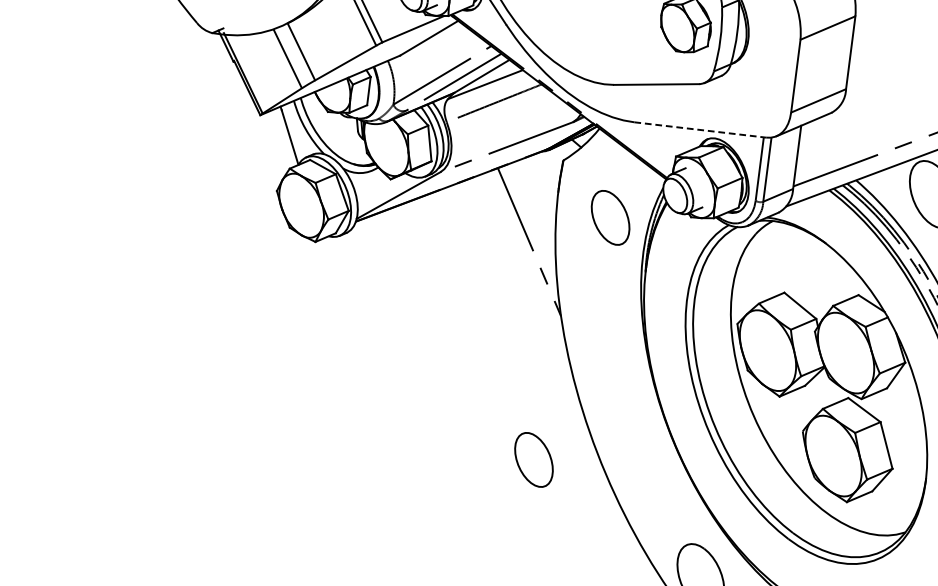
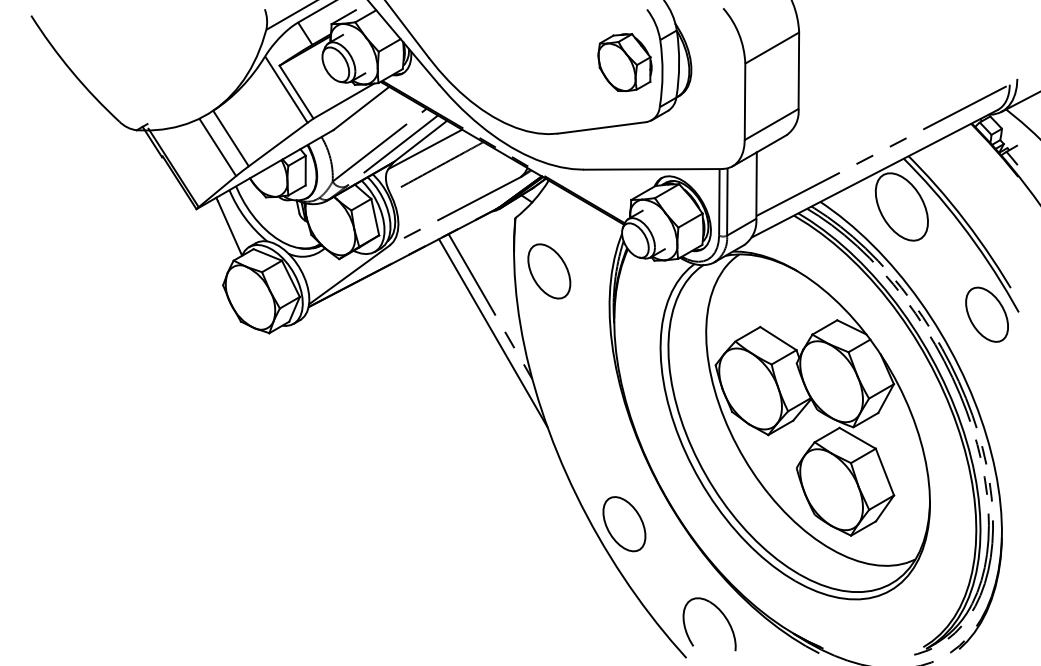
line: (700, 130) -> (653, 169), dashed -> solid
part: (610, 217) -> (549, 271), moved
line: (529, 268) -> (493, 333), added
part: (534, 460) -> (624, 524), moved

